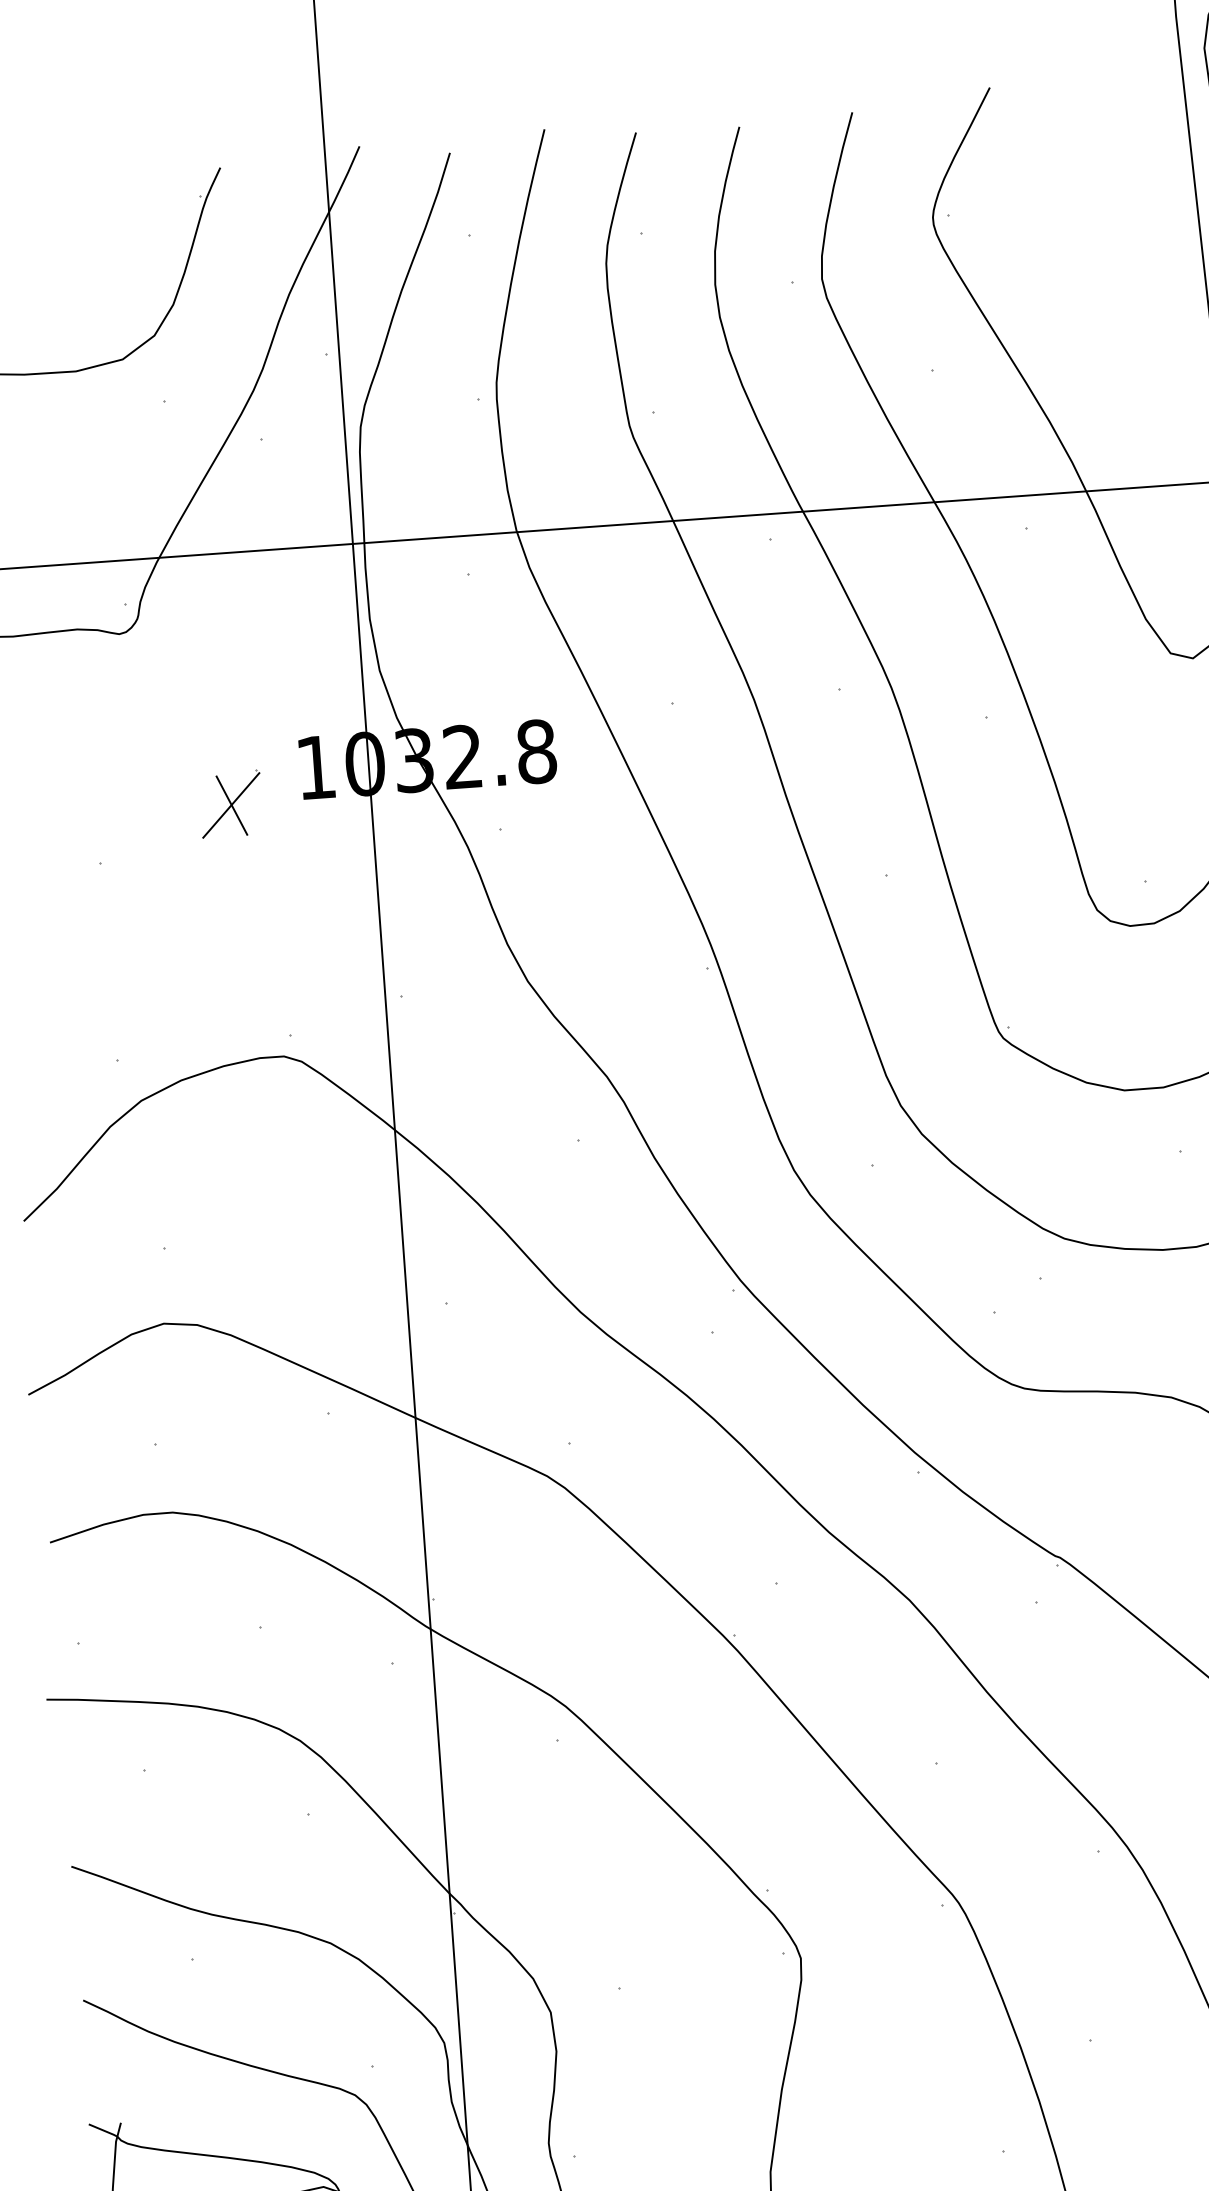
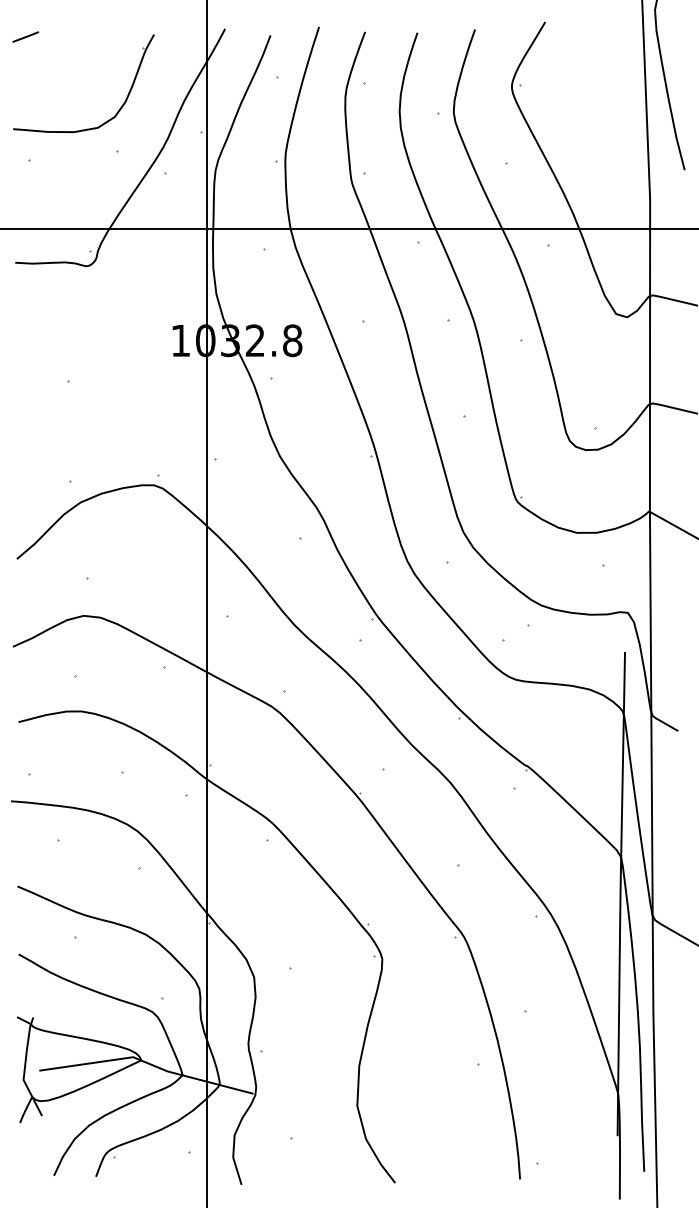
part: (230, 804) -> (136, 356), removed

